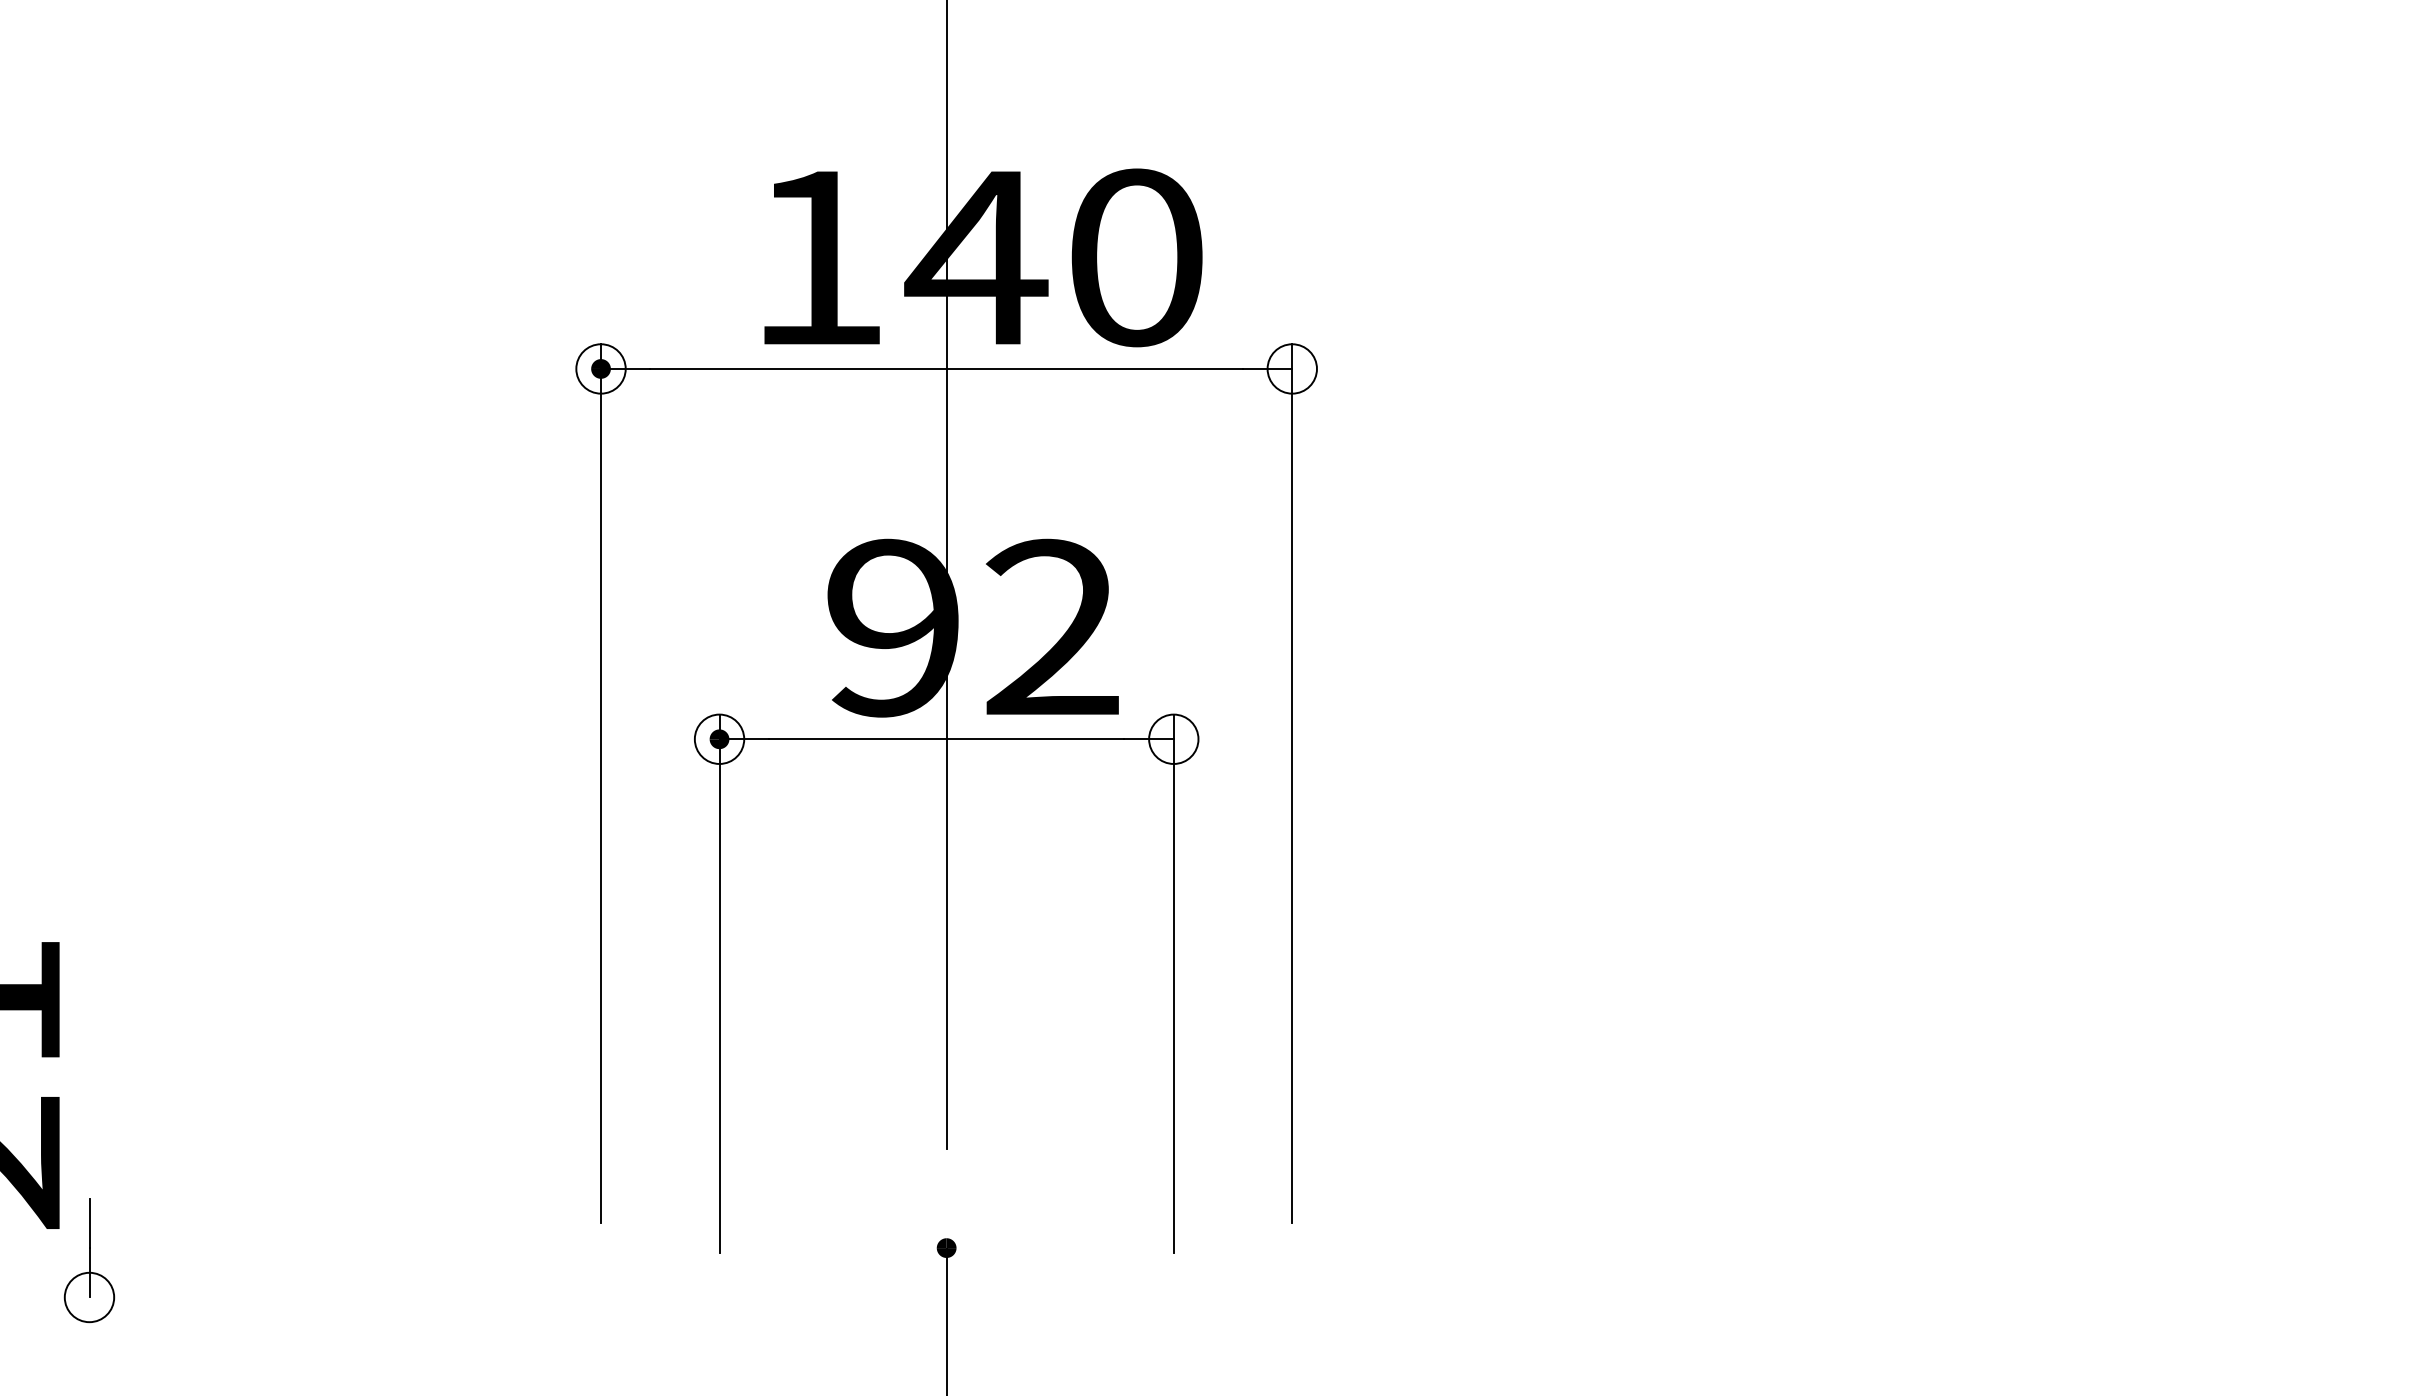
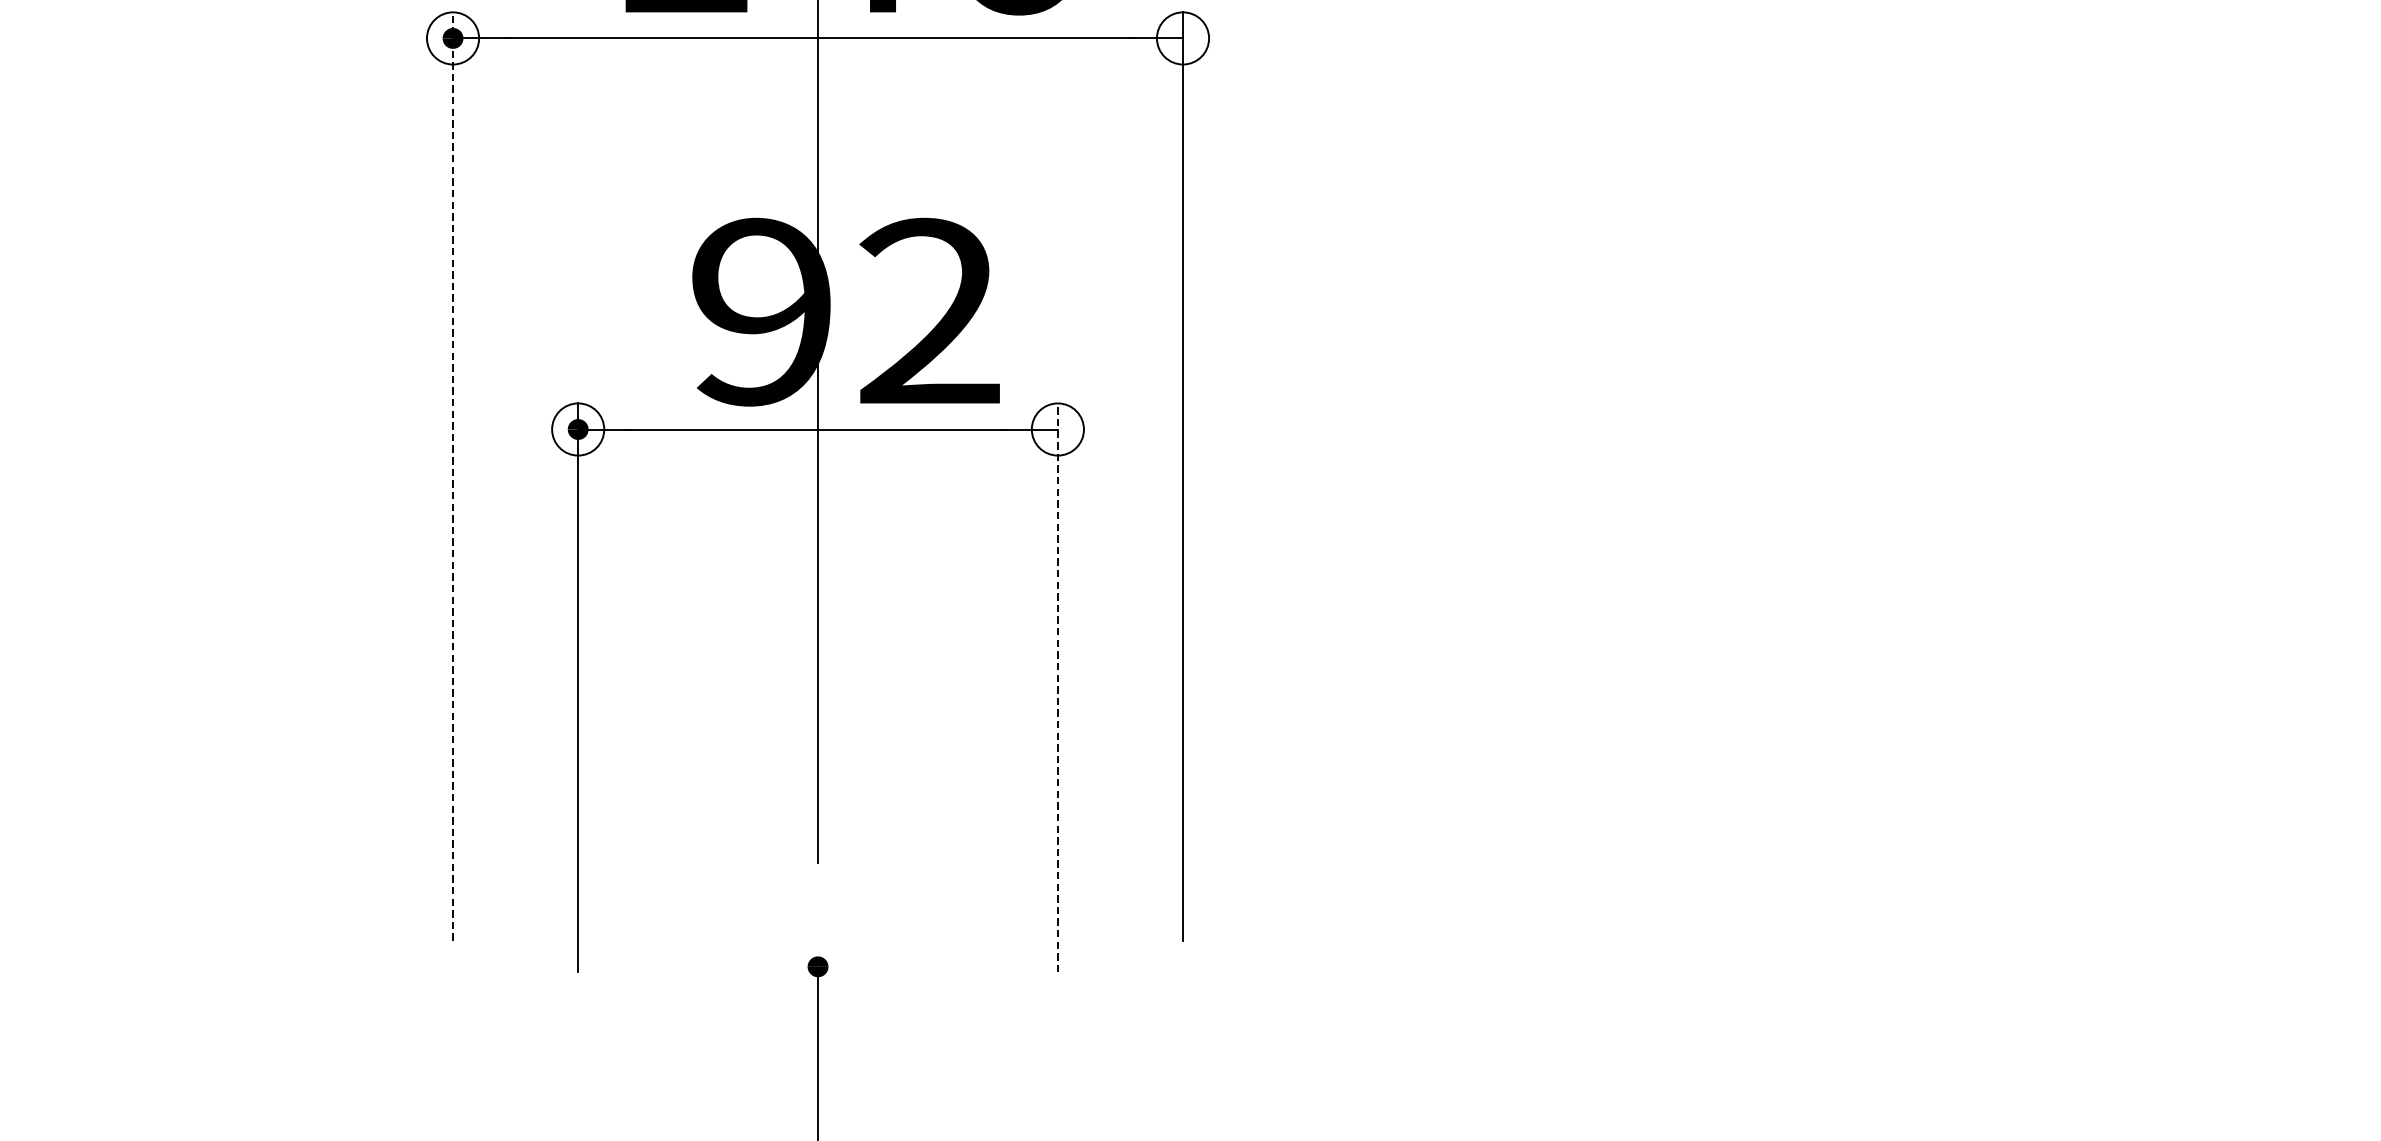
line: (601, 783) -> (453, 476), solid -> dashed
line: (1173, 983) -> (1057, 687), solid -> dashed

